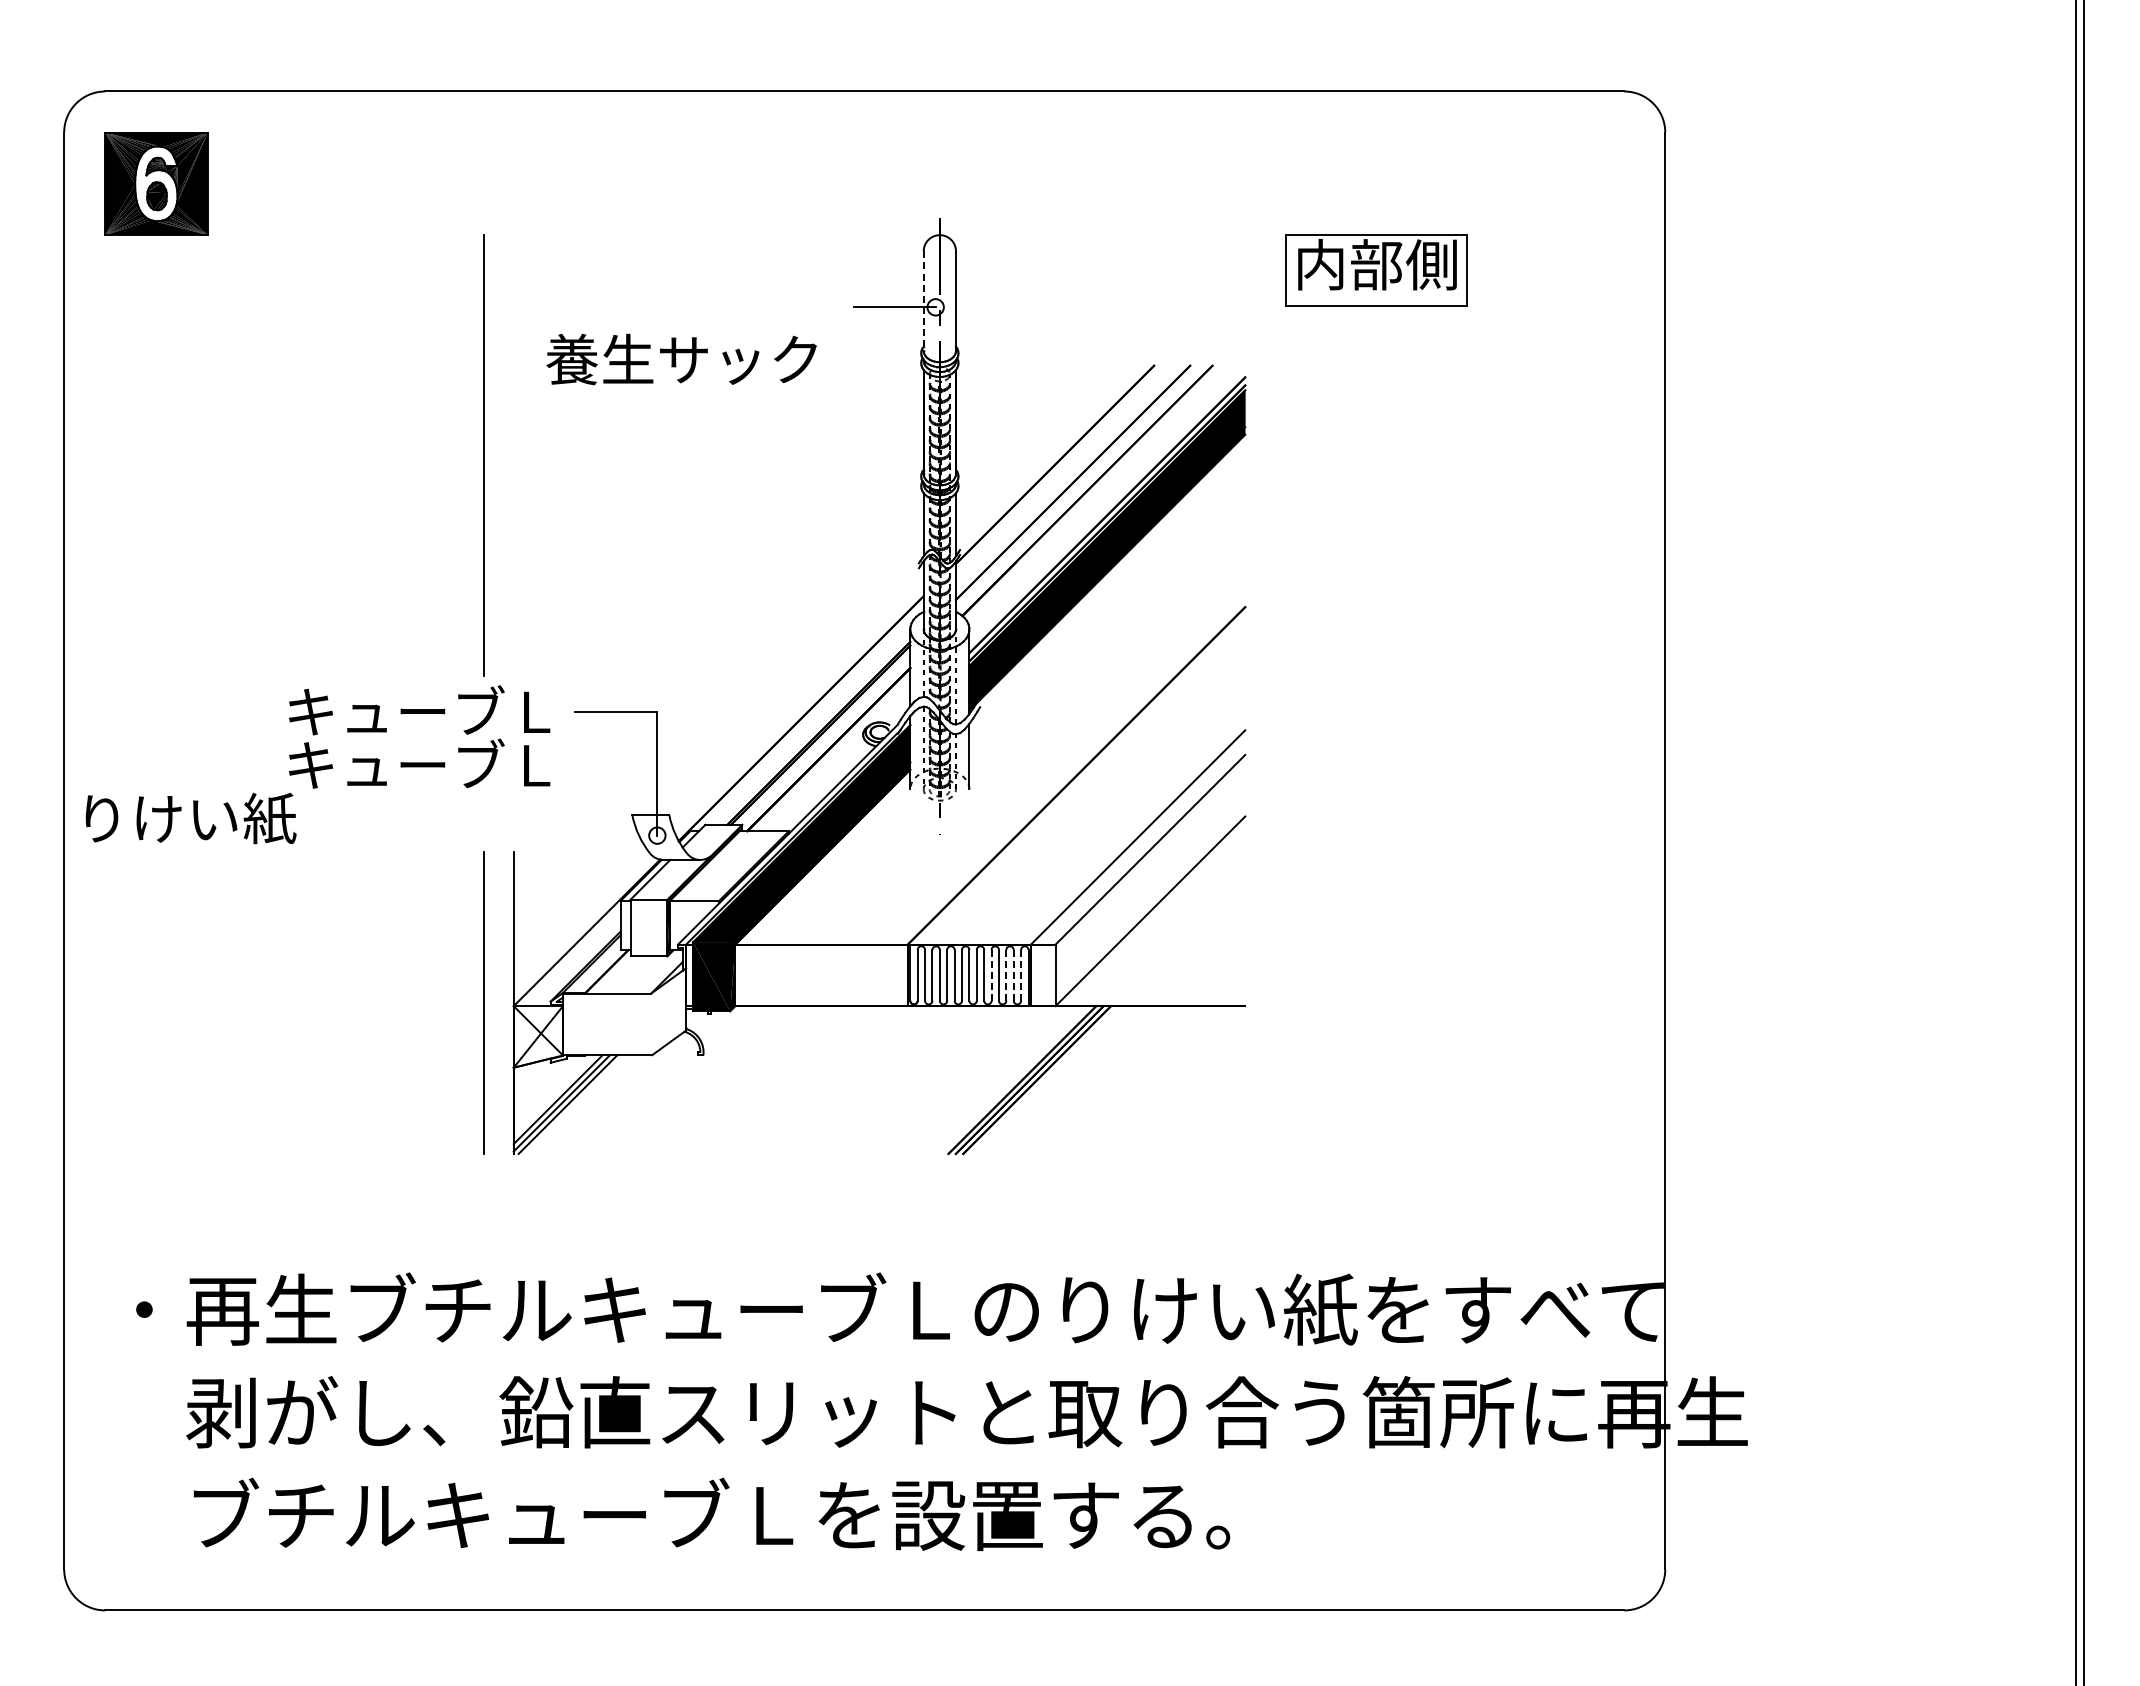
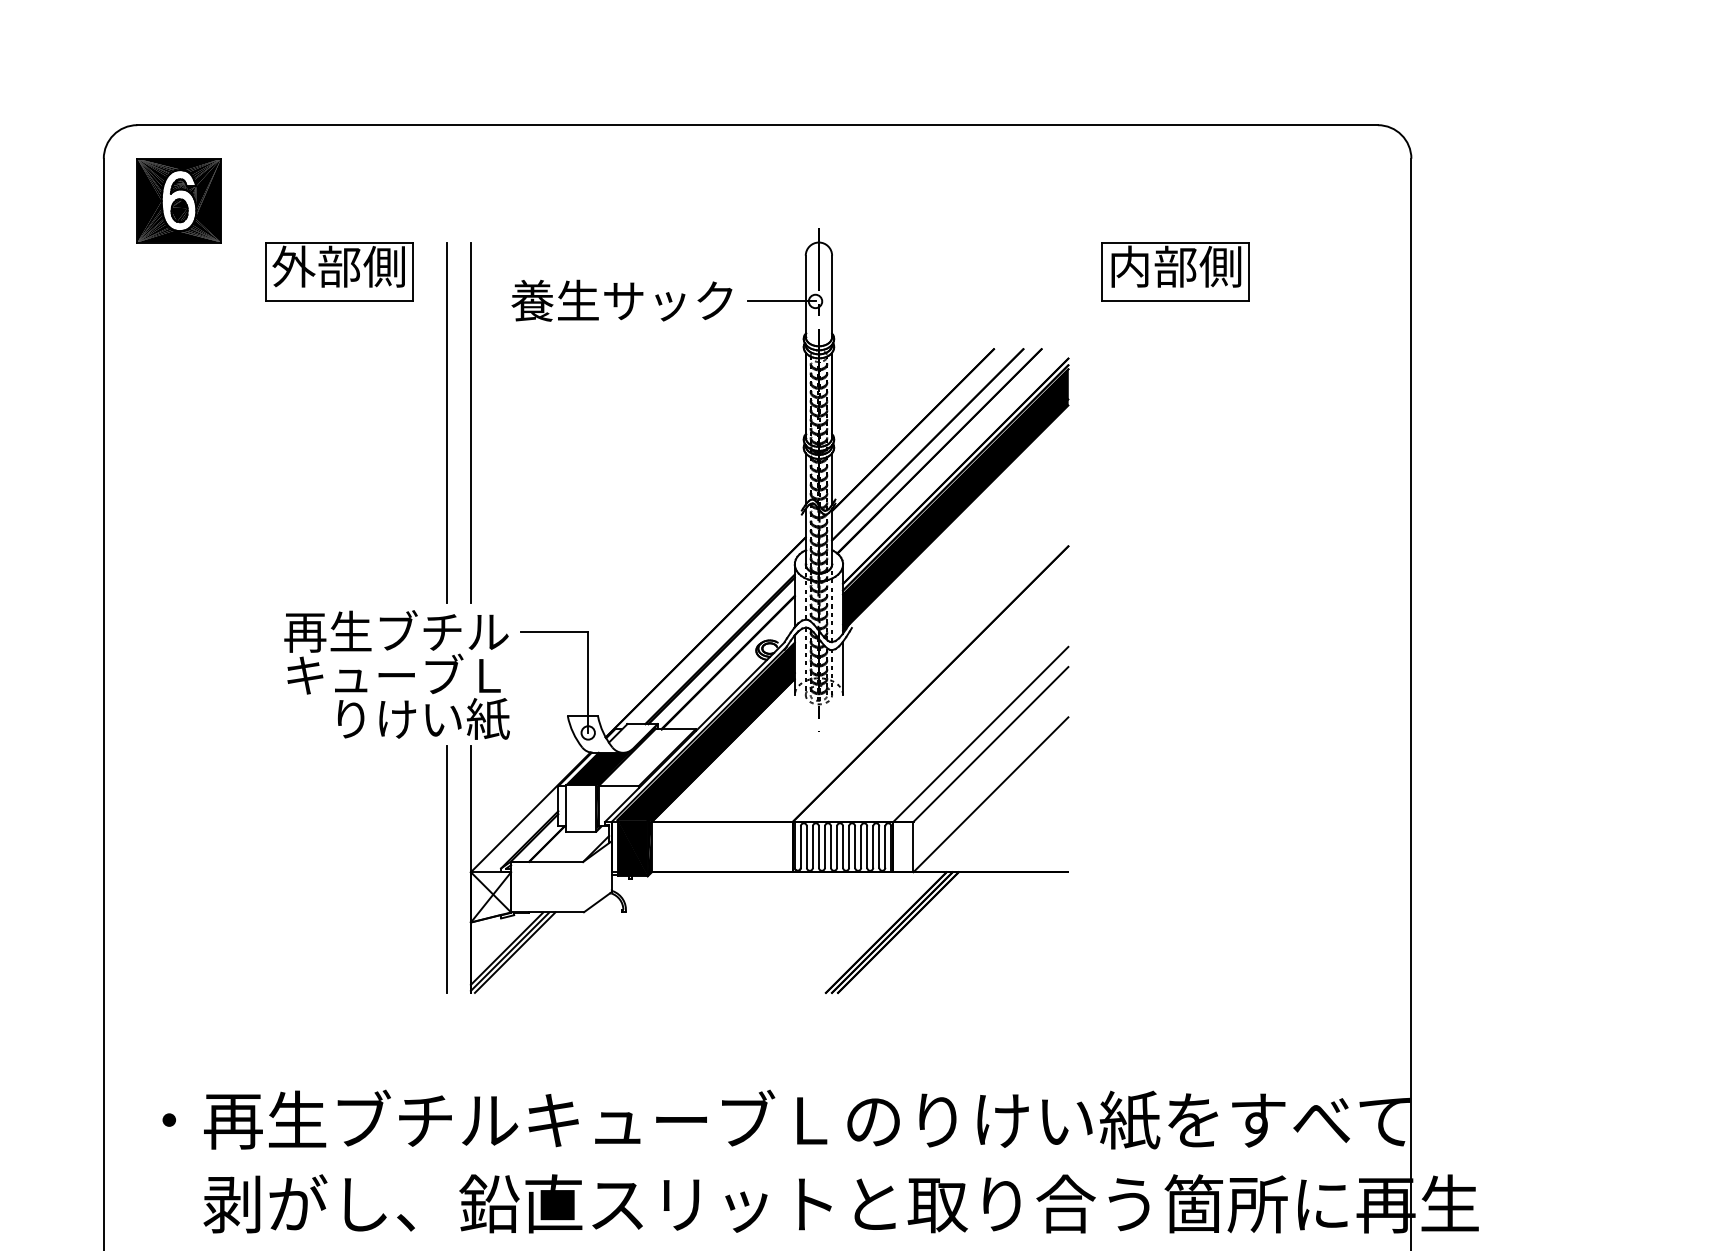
part: (352, 270) -> (339, 271), added
line: (923, 301) -> (805, 296), dashed -> solid
text: (681, 359) -> (621, 300), moved
line: (513, 455) -> (470, 422), added
text: (422, 711) -> (396, 631), キューブＬ -> 再生ブチル
text: (190, 818) -> (423, 718), moved
fill: (670, 877) -> (598, 767), added
line: (991, 975) -> (861, 847), dashed -> solid
line: (1006, 975) -> (873, 847), dashed -> solid
line: (1013, 975) -> (879, 847), dashed -> solid
line: (1021, 975) -> (885, 847), dashed -> solid

